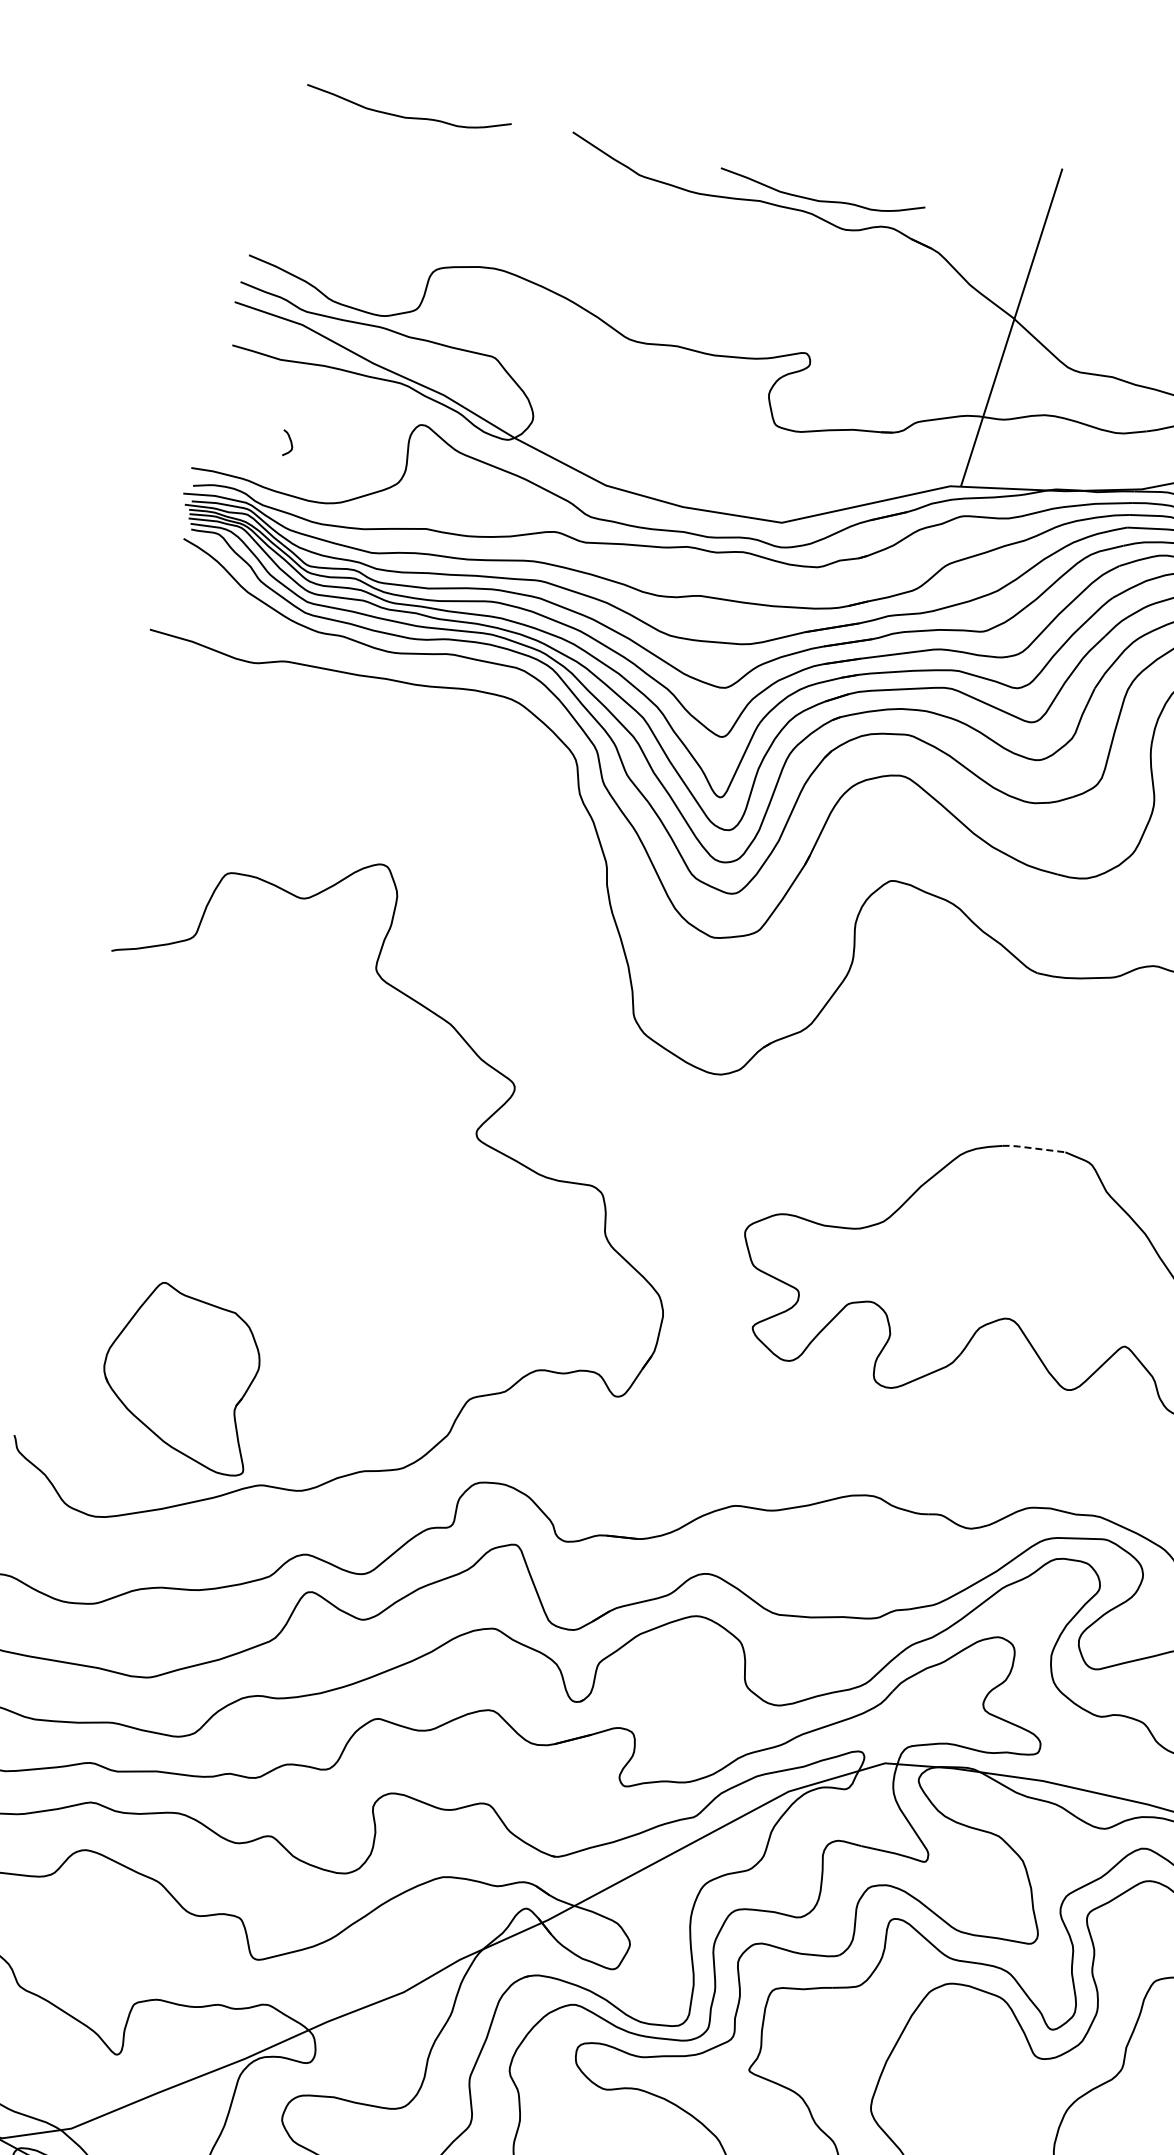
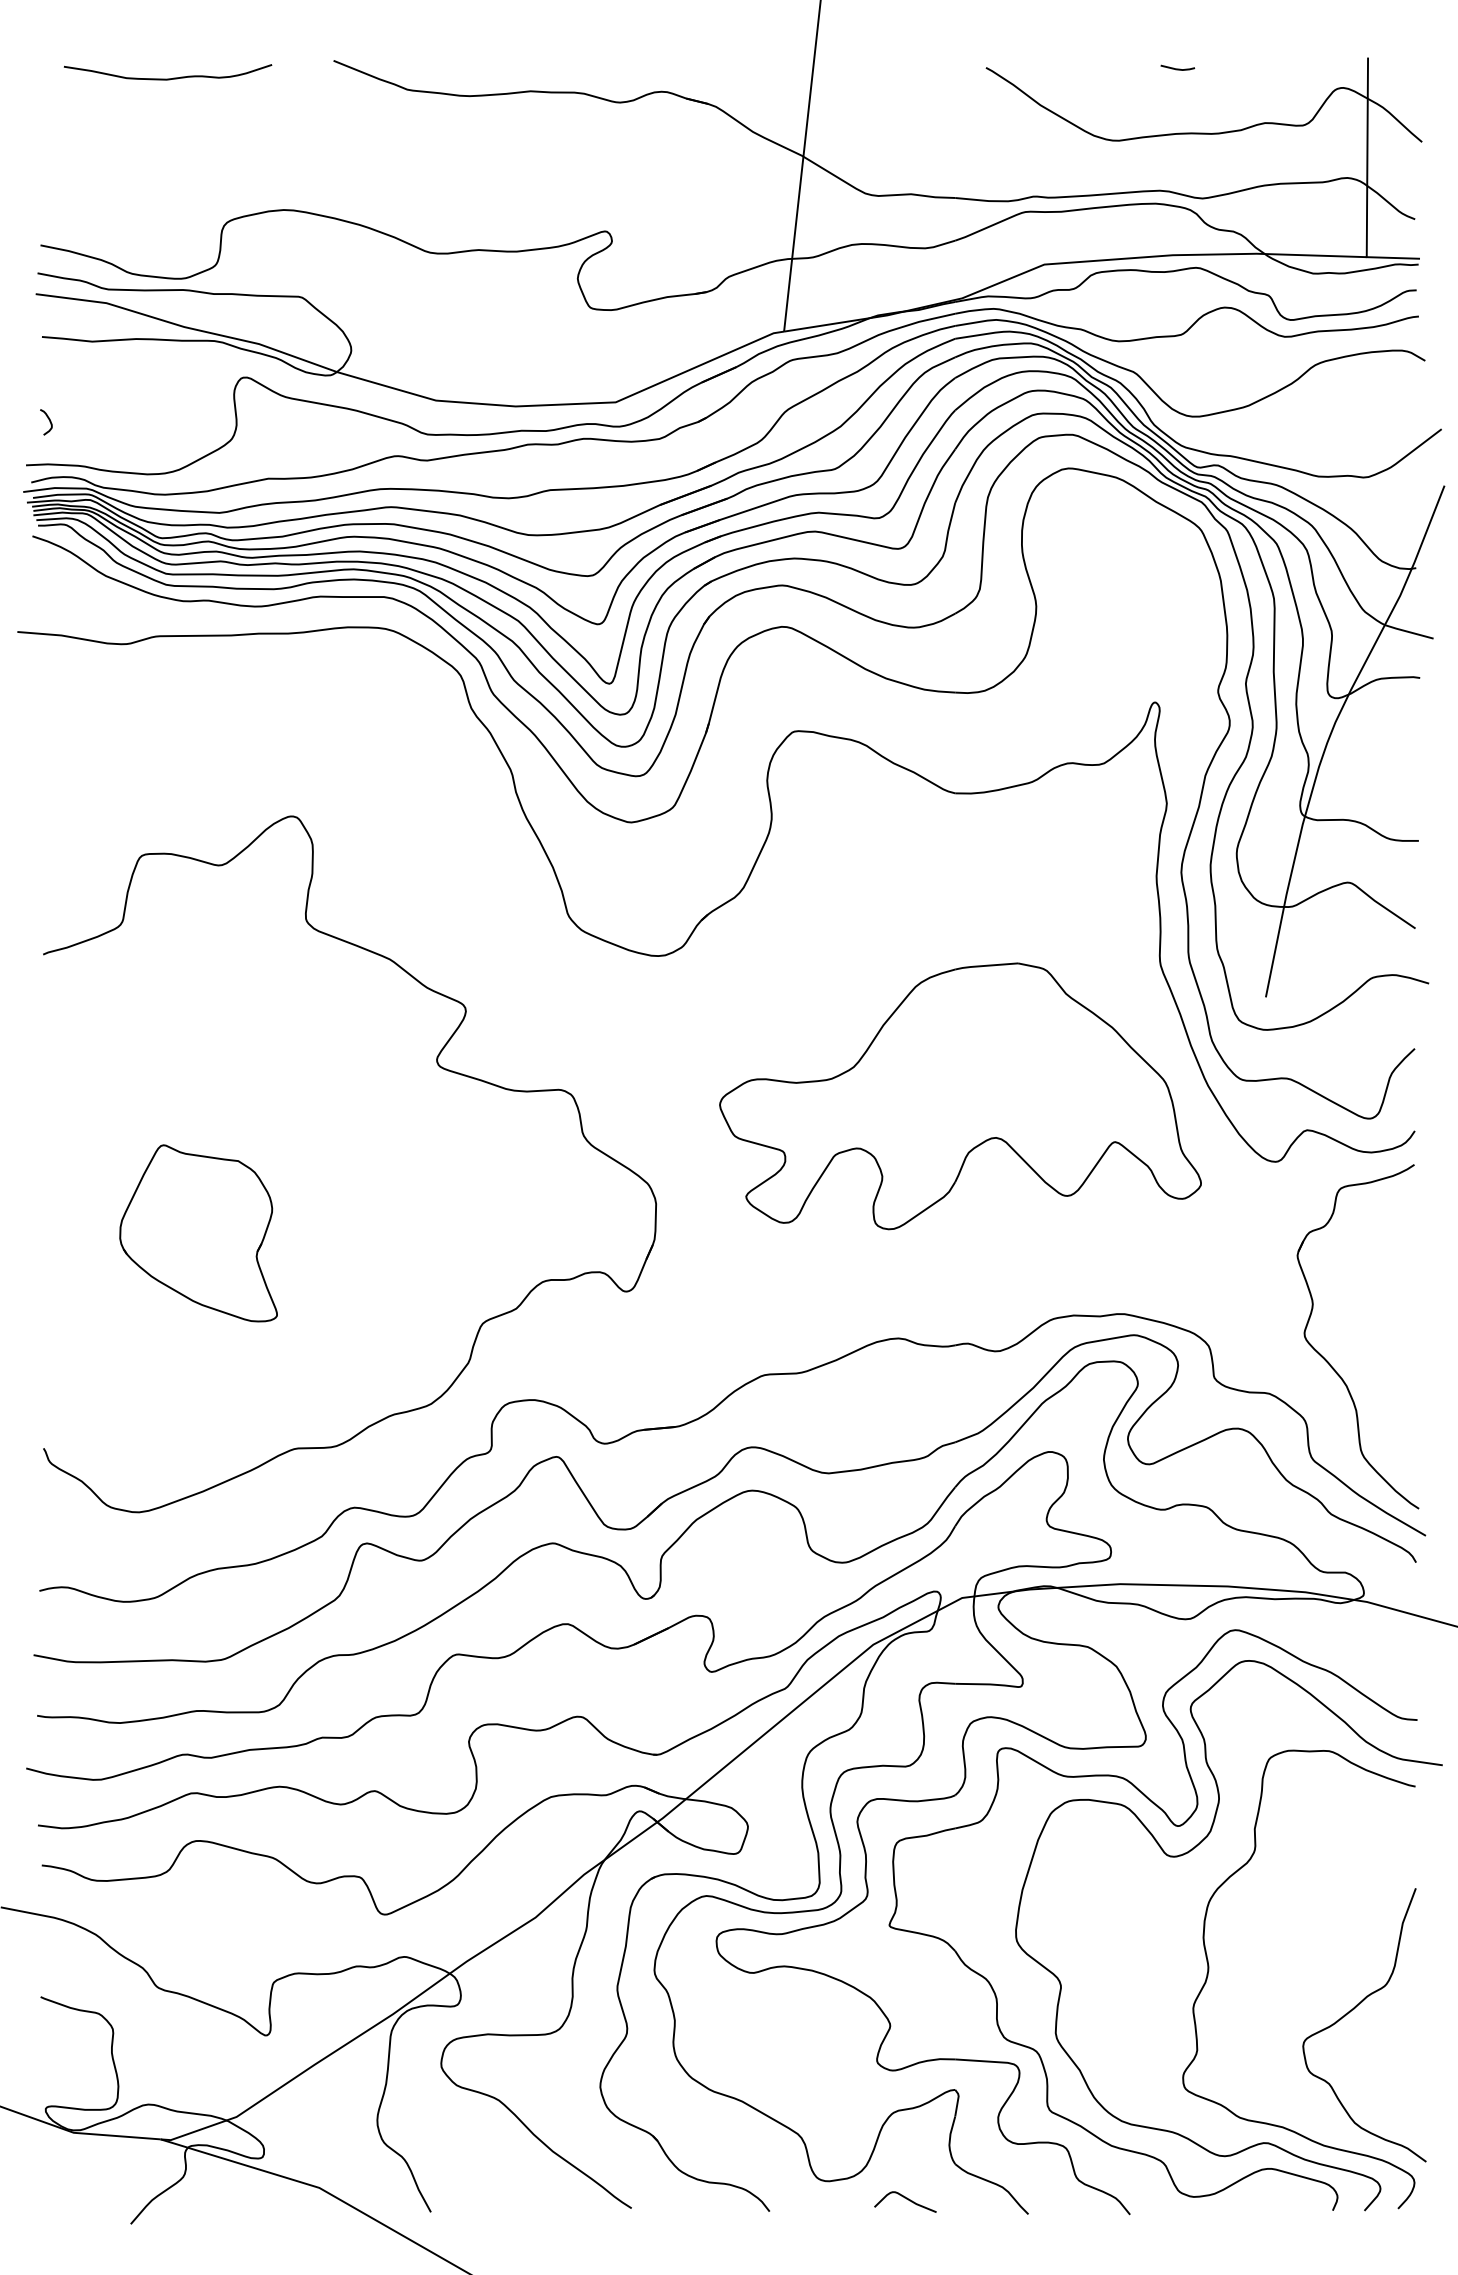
curve: (820, 200) -> (589, 78), removed
curve: (290, 444) -> (49, 422), moved
line: (1033, 1147) -> (985, 965), dashed -> solid
part: (182, 1376) -> (198, 1233), moved

